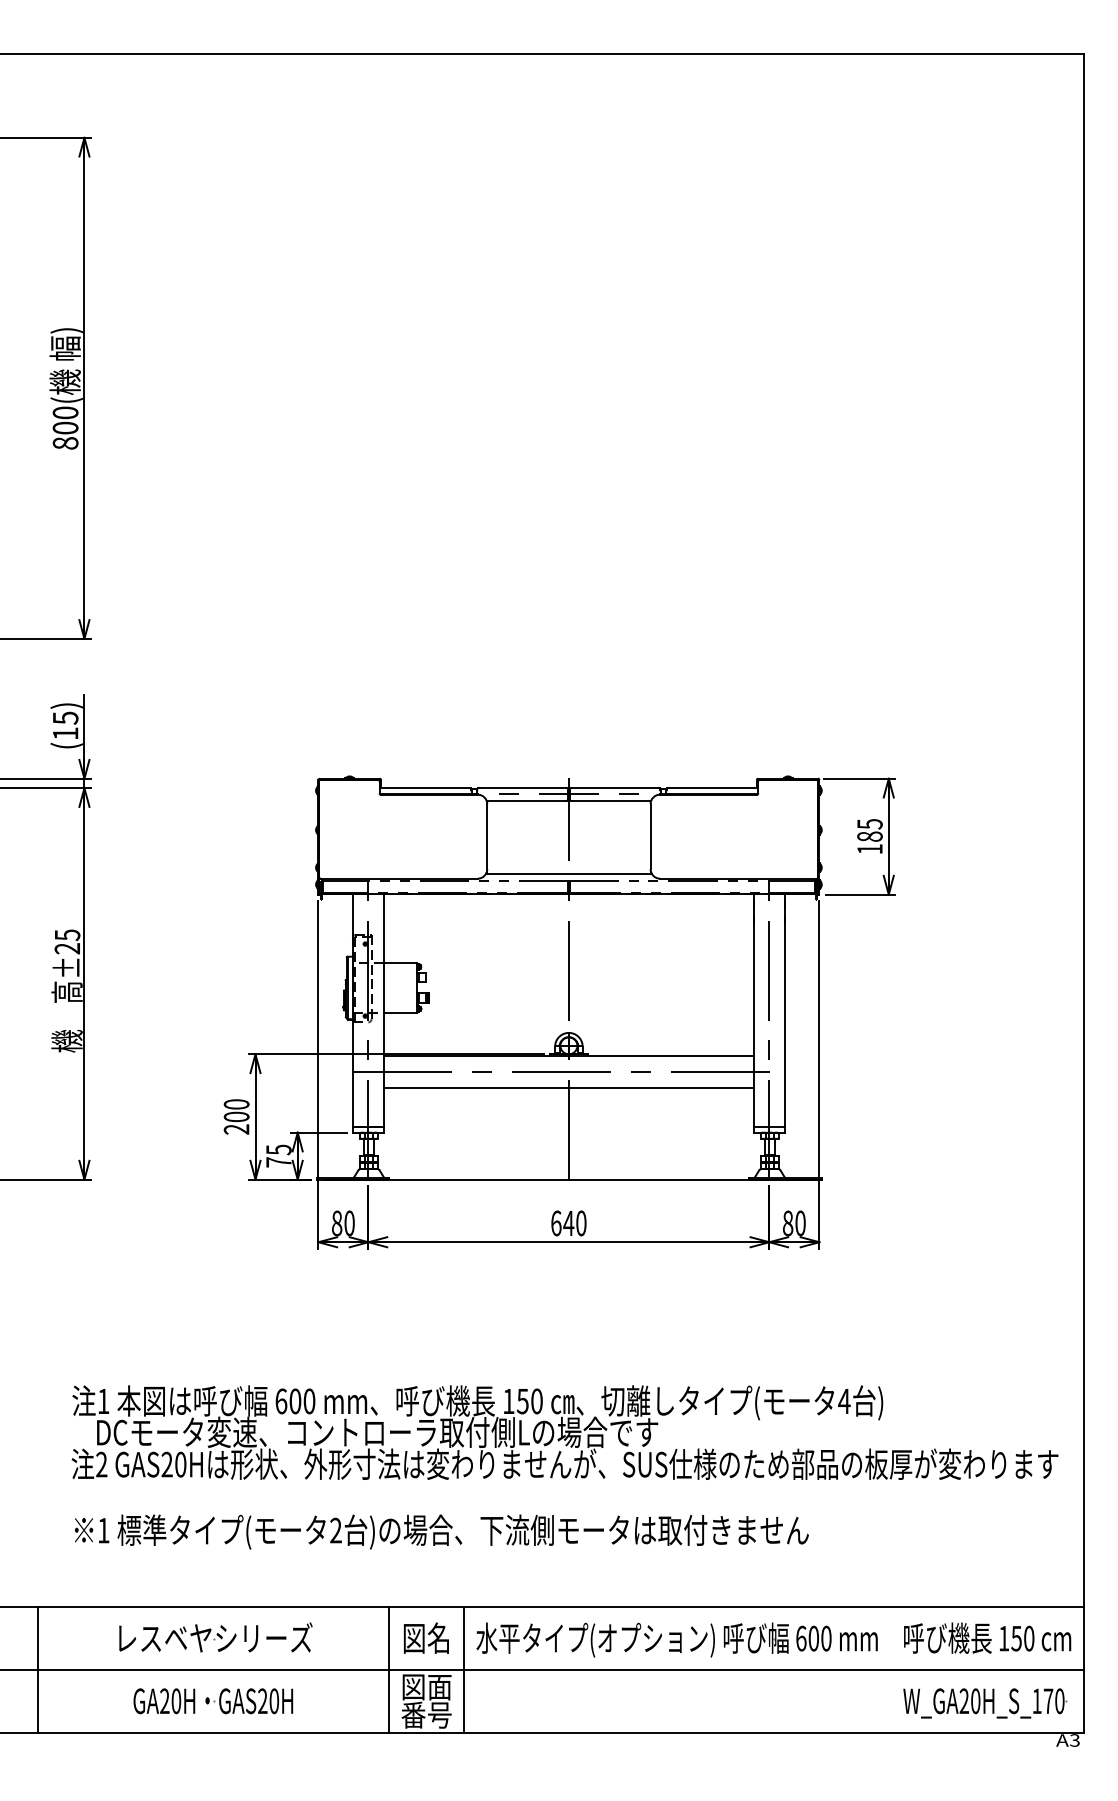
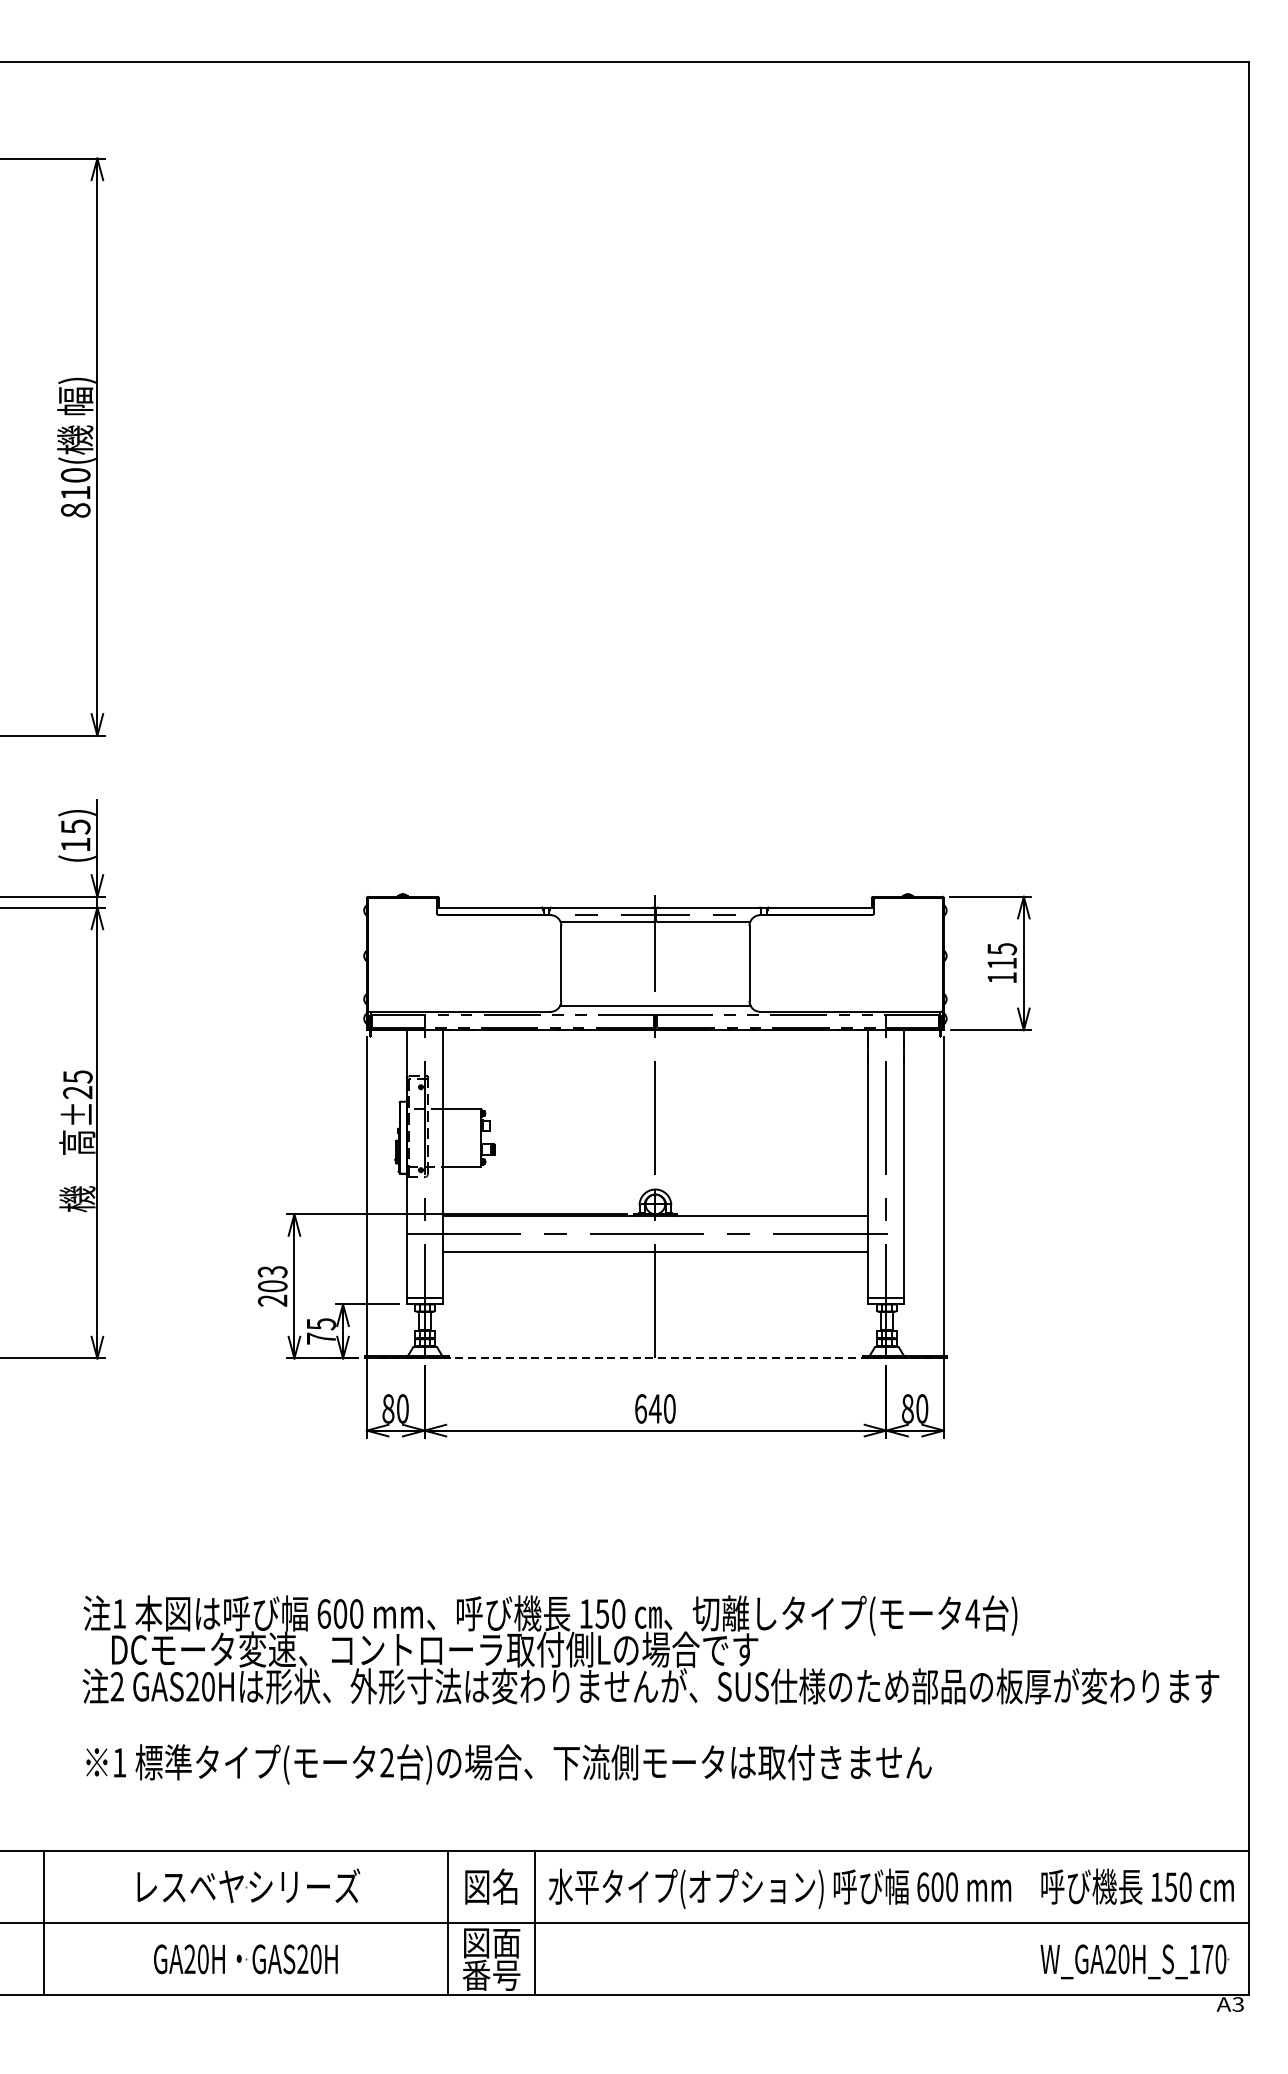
text: (65, 427) -> (75, 492), 800( -> 810(
text: (869, 836) -> (1001, 963), 185 -> 115
text: (236, 1104) -> (272, 1271), 200 -> 203
line: (572, 1179) -> (659, 1358), solid -> dashed

